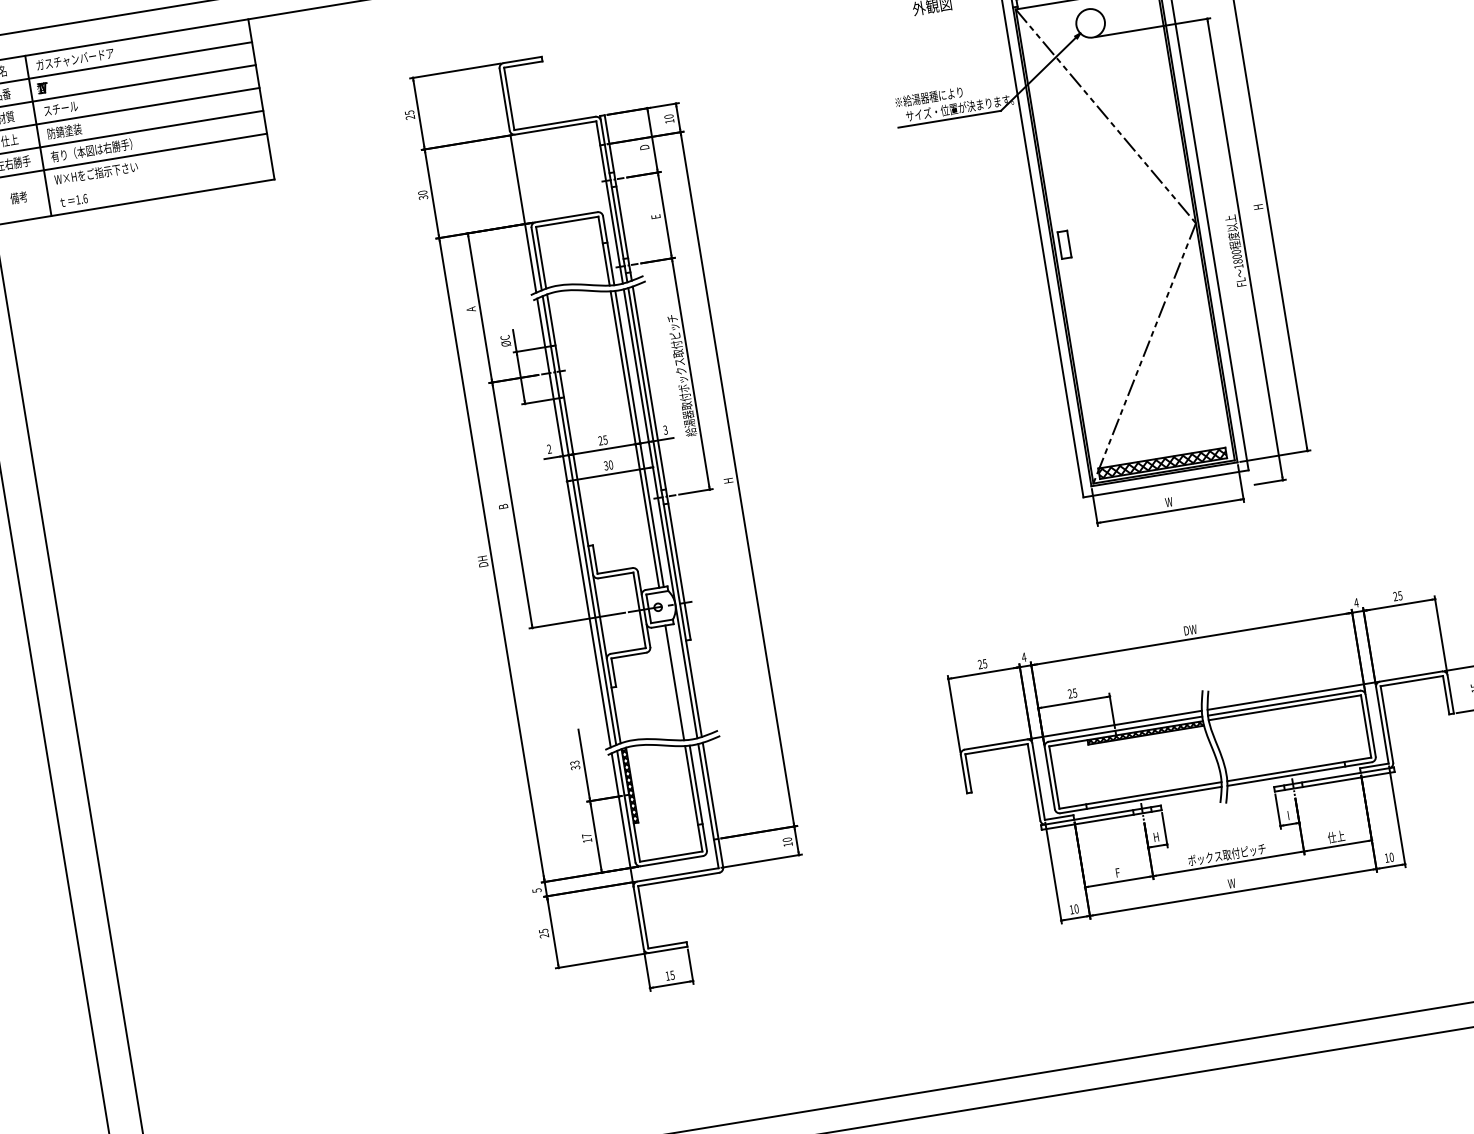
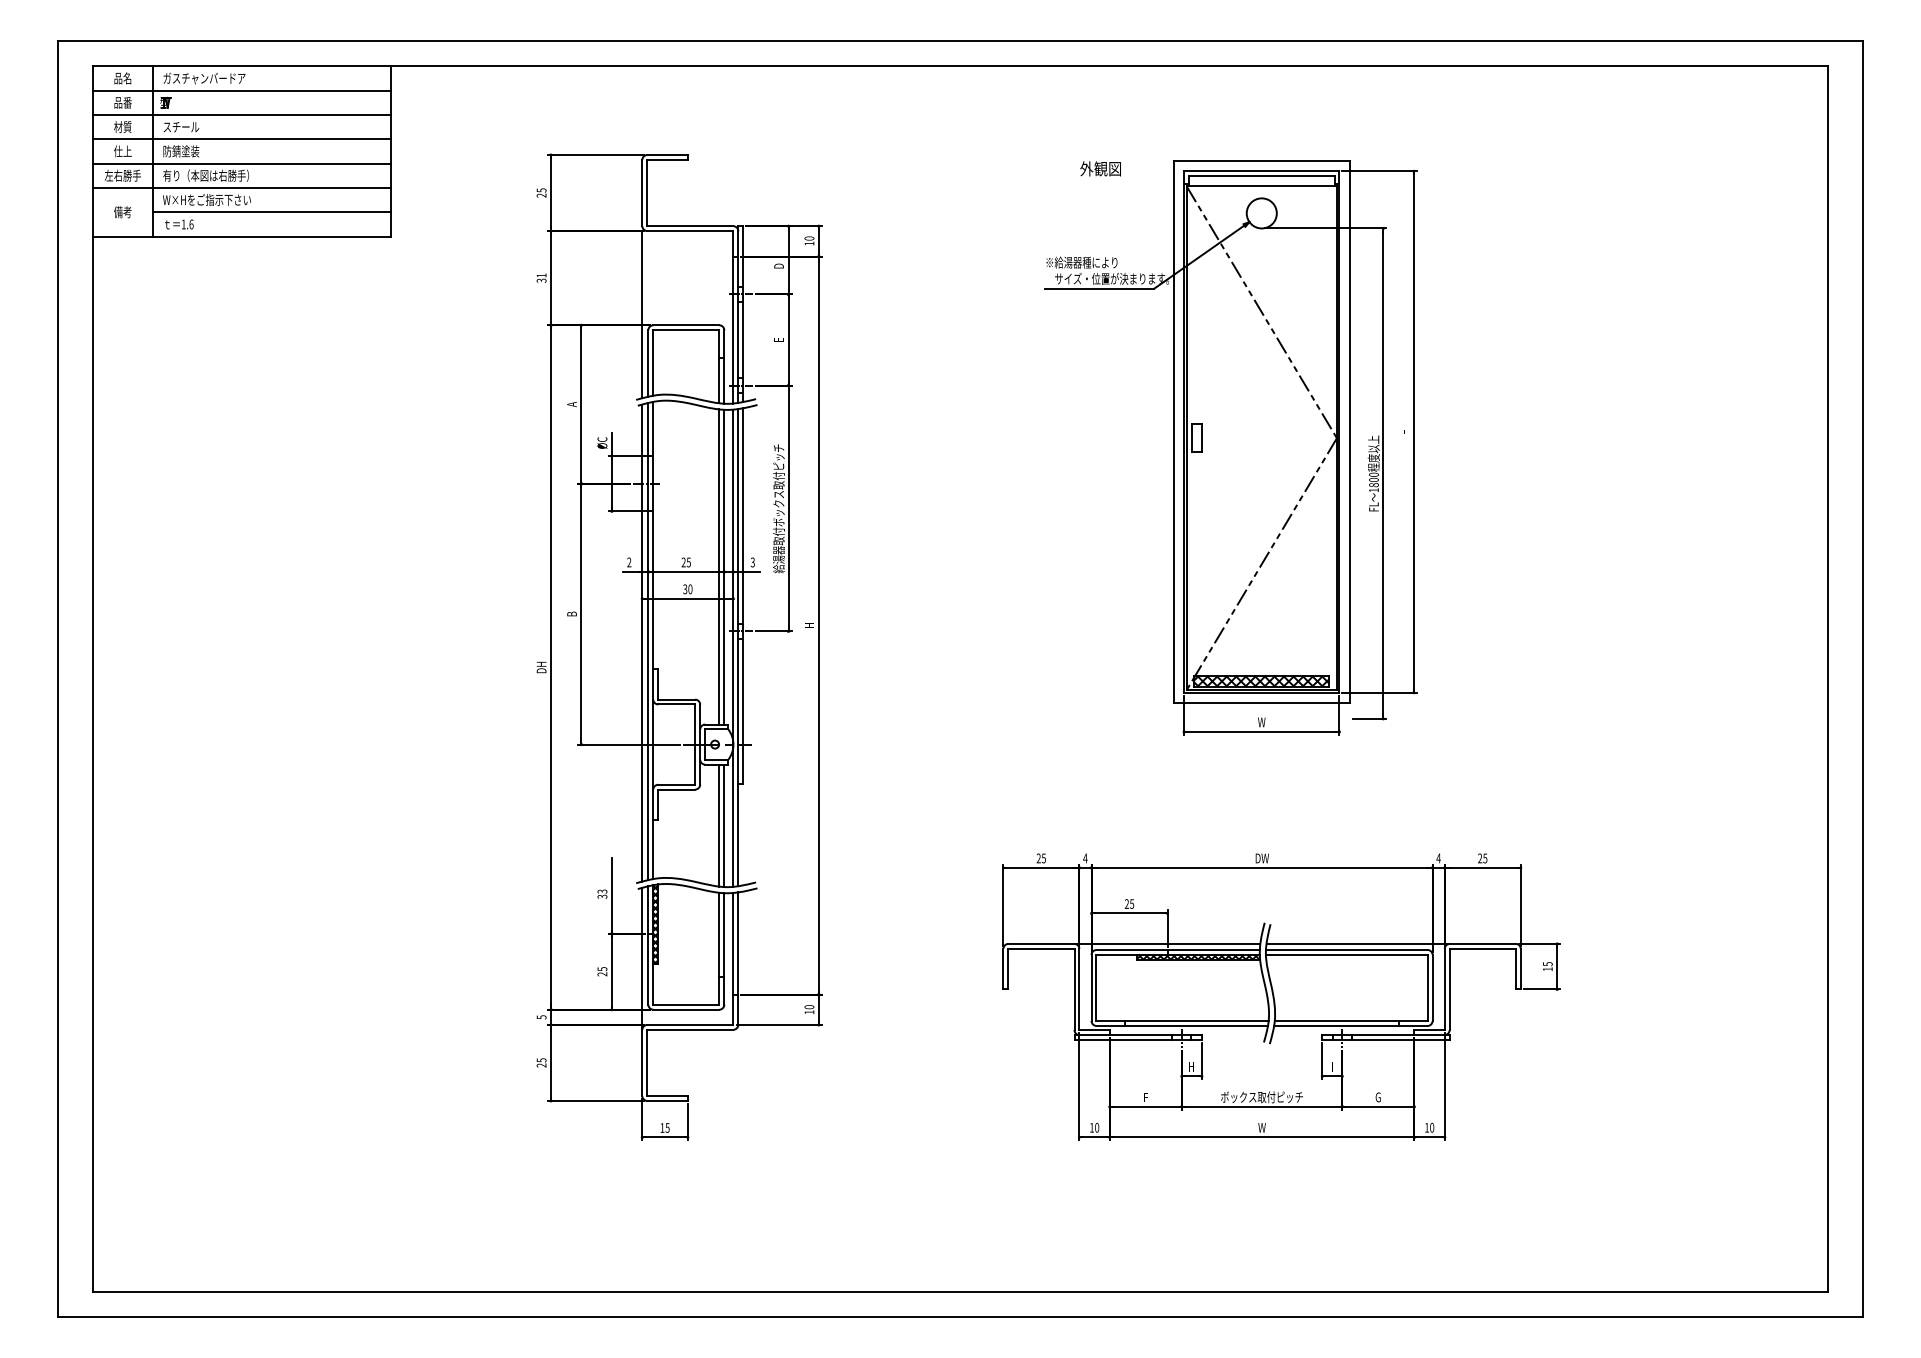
line: (158, 175) -> (271, 212), added
text: (422, 192) -> (541, 275), 30 -> 31
line: (679, 681) -> (724, 825), added
text: (1336, 837) -> (1378, 1097), 仕上 -> G
text: (587, 838) -> (602, 971), 17 -> 25

